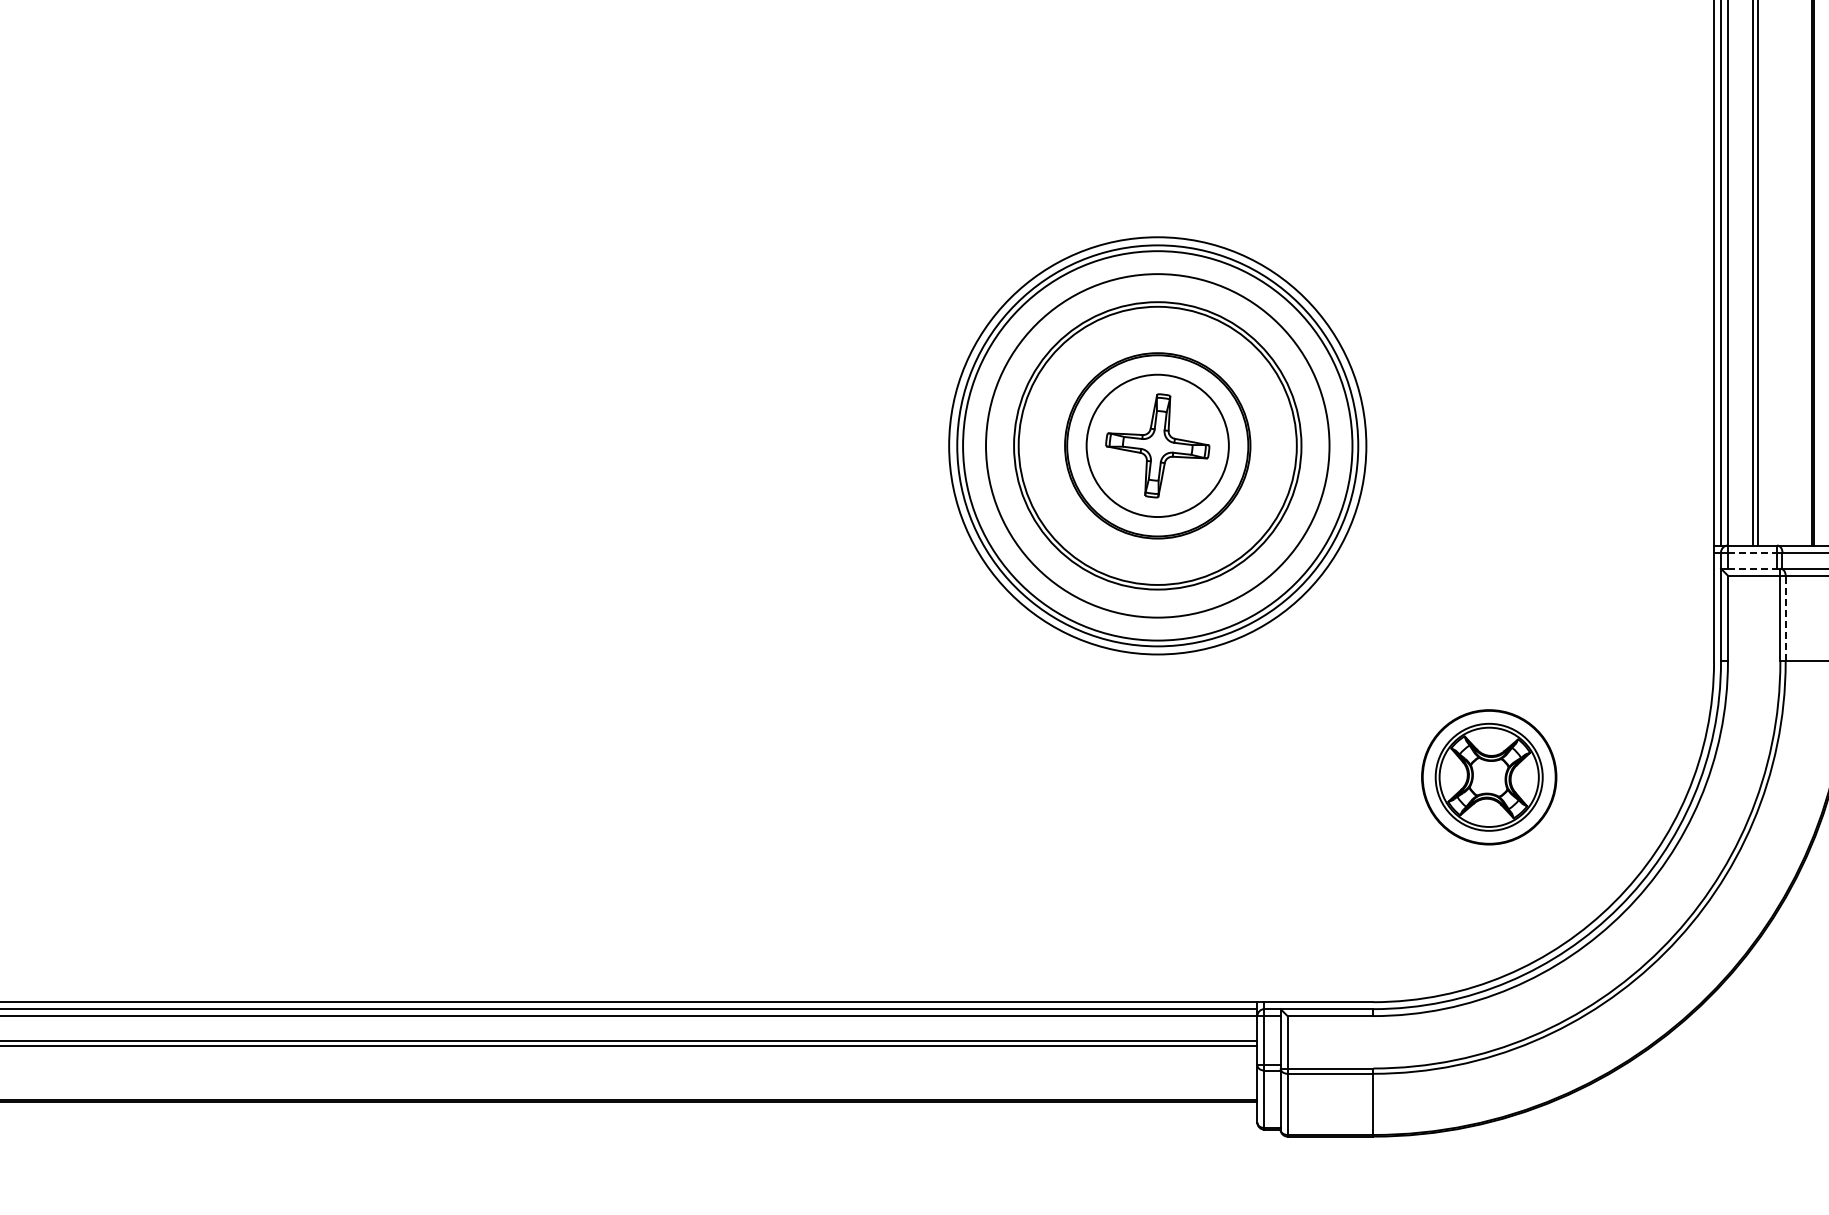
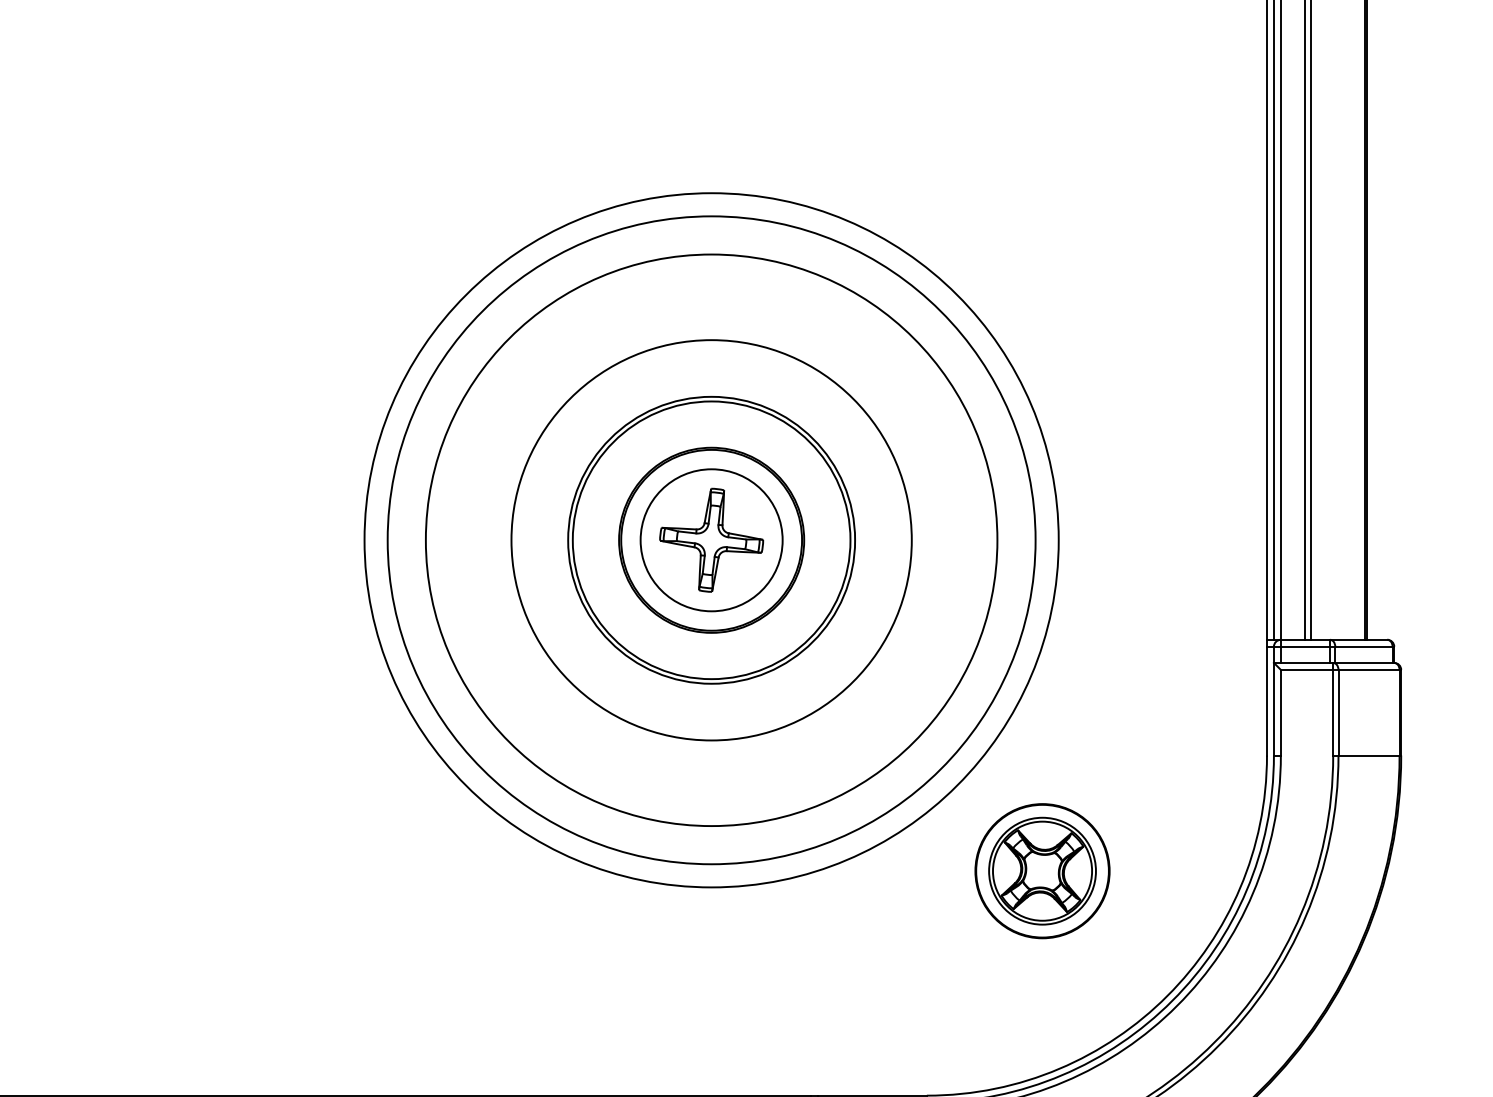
circle: (1157, 445) -> (711, 539), size x1.67
circle: (1157, 445) -> (711, 539), size x1.67
circle: (1157, 445) -> (711, 539), size x1.67
line: (1752, 552) -> (1305, 646), dashed -> solid
line: (1752, 568) -> (1305, 662), dashed -> solid
line: (1785, 618) -> (1338, 712), dashed -> solid

